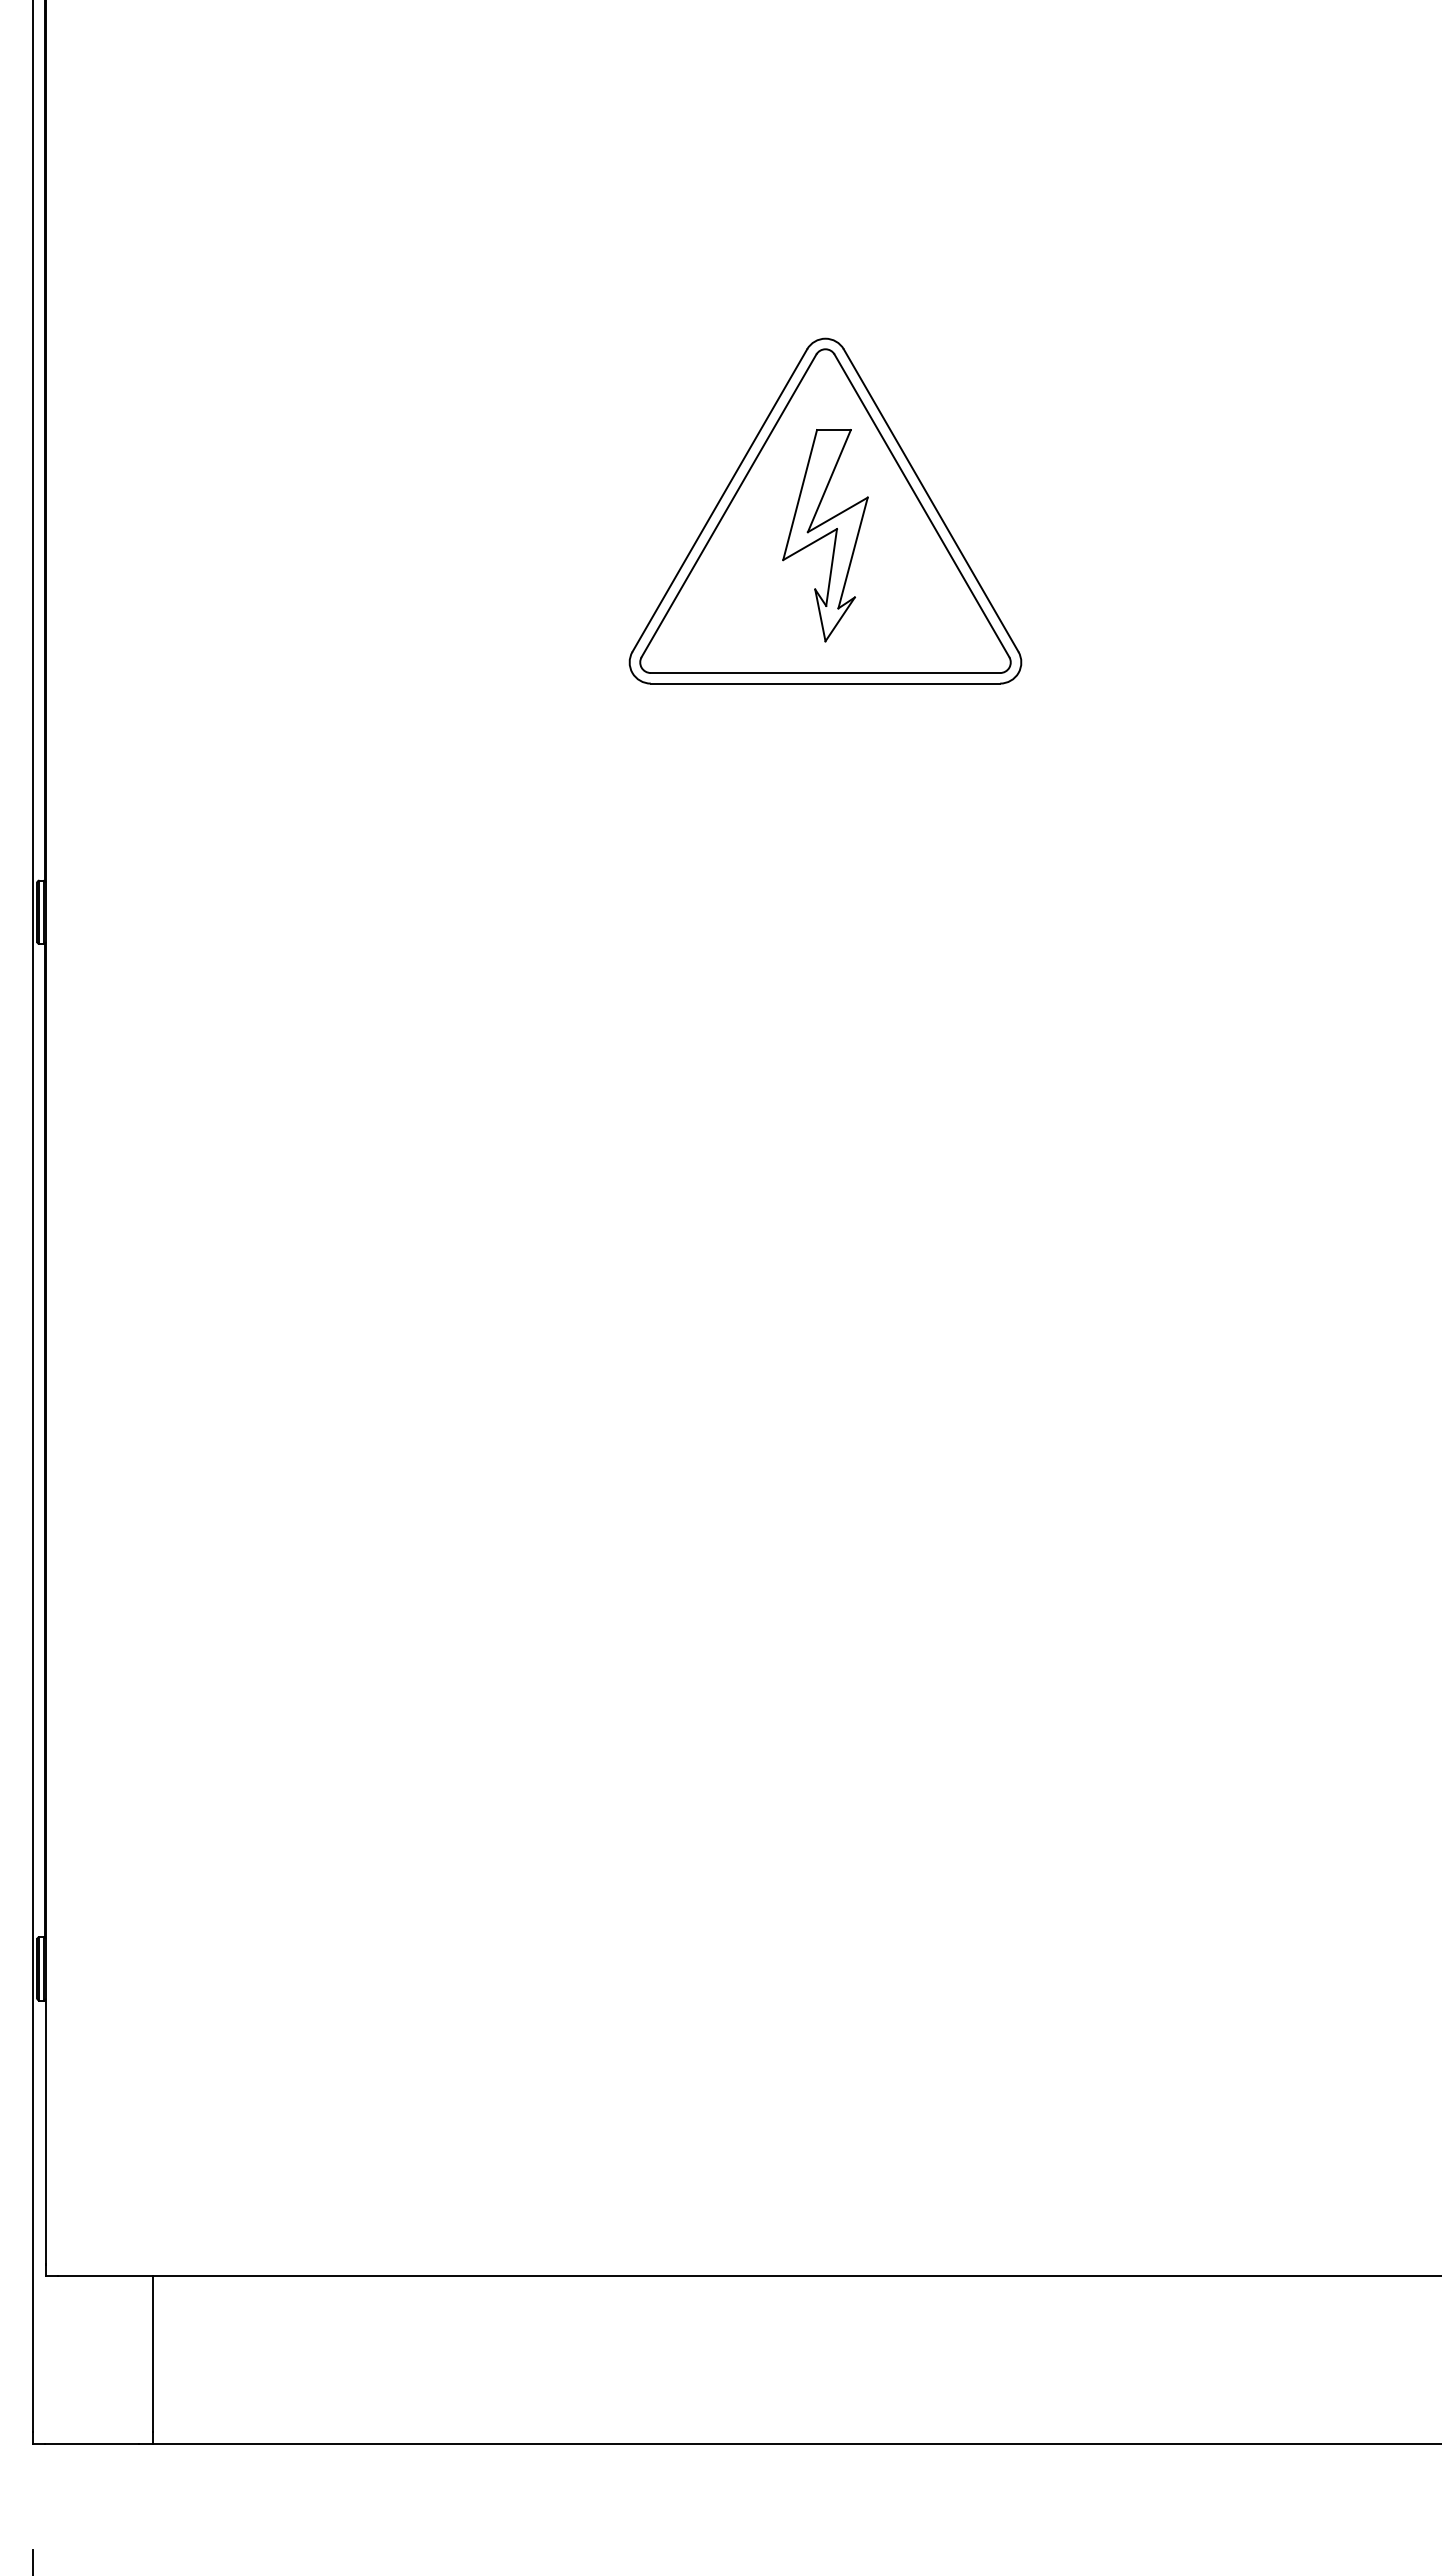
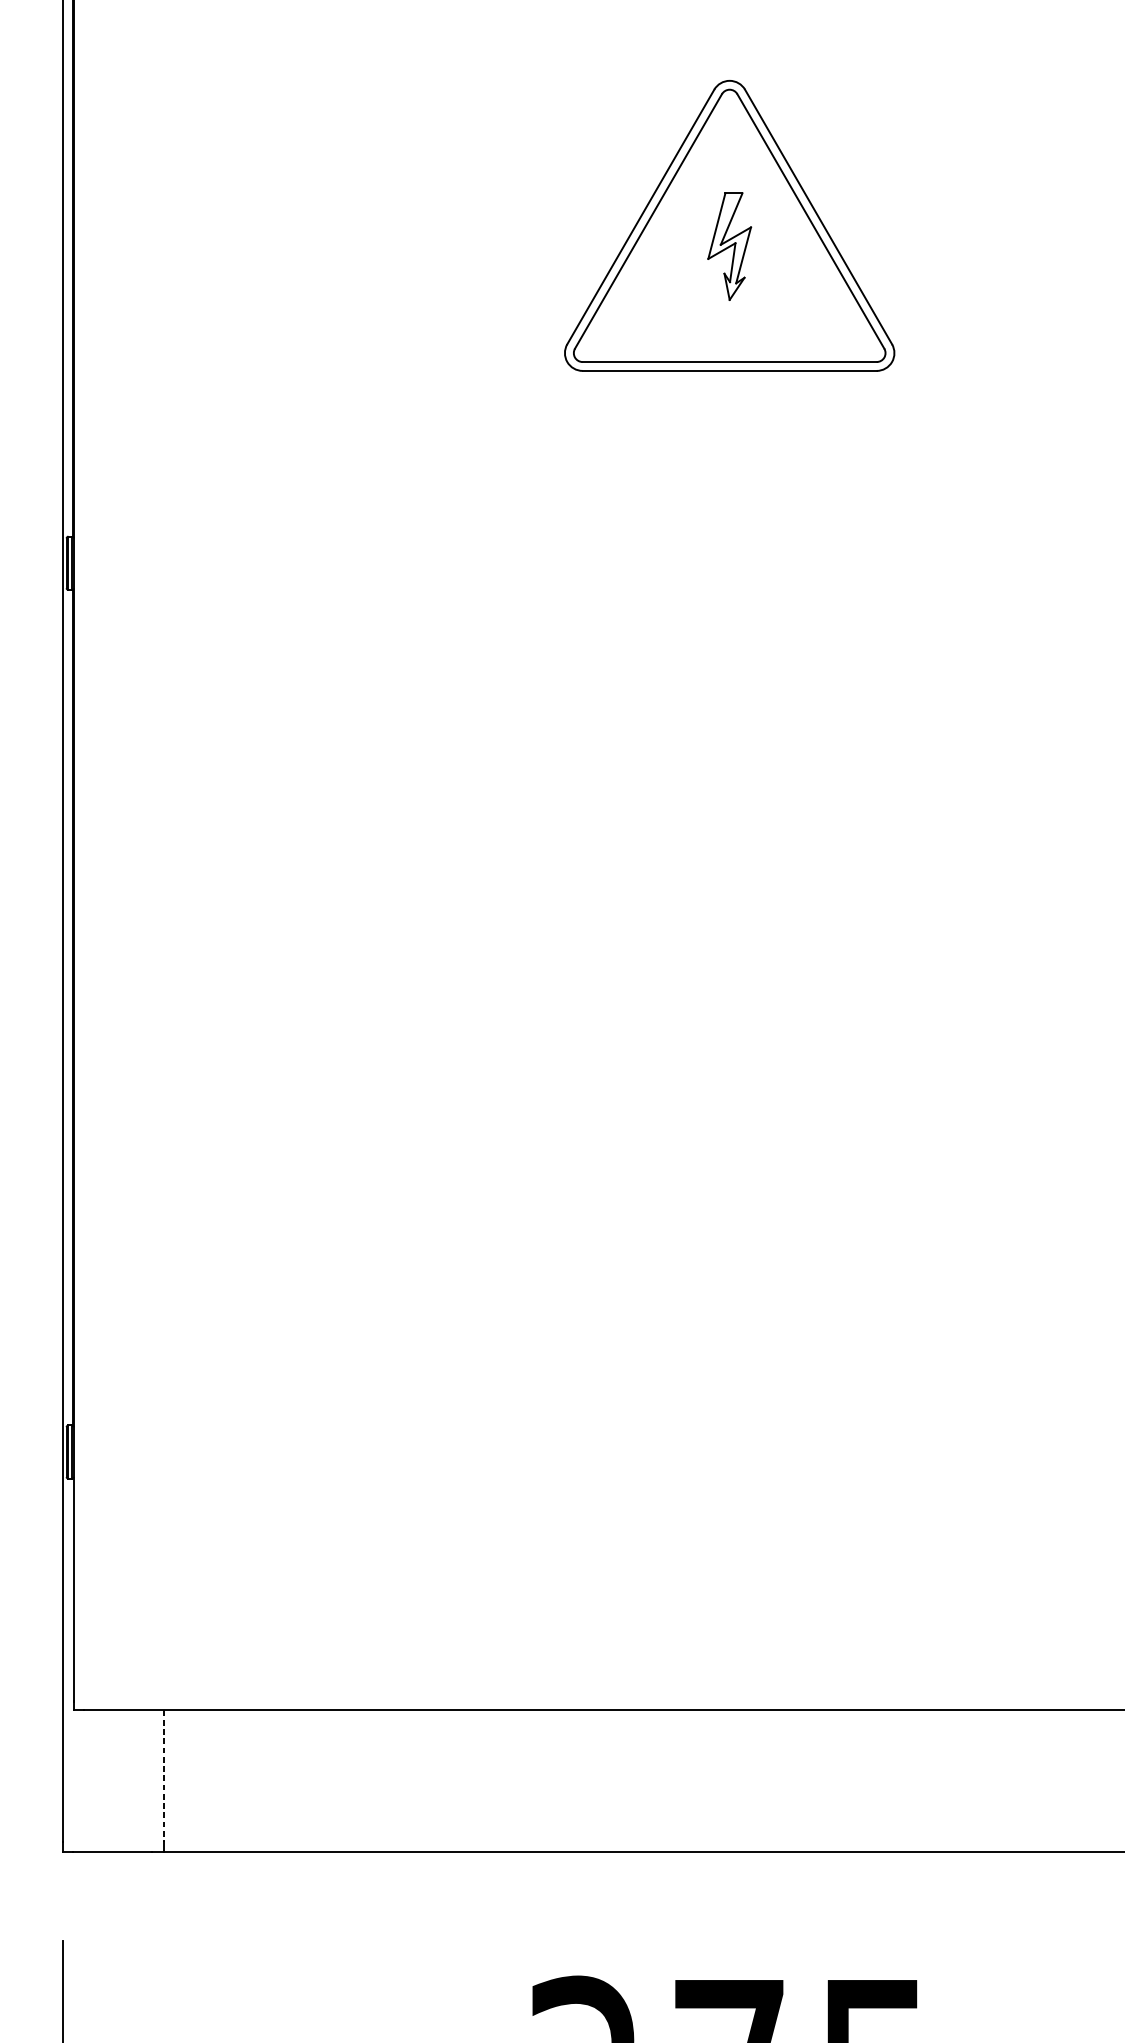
part: (825, 535) -> (729, 246), size x0.6
line: (152, 2354) -> (163, 1776), solid -> dashed

